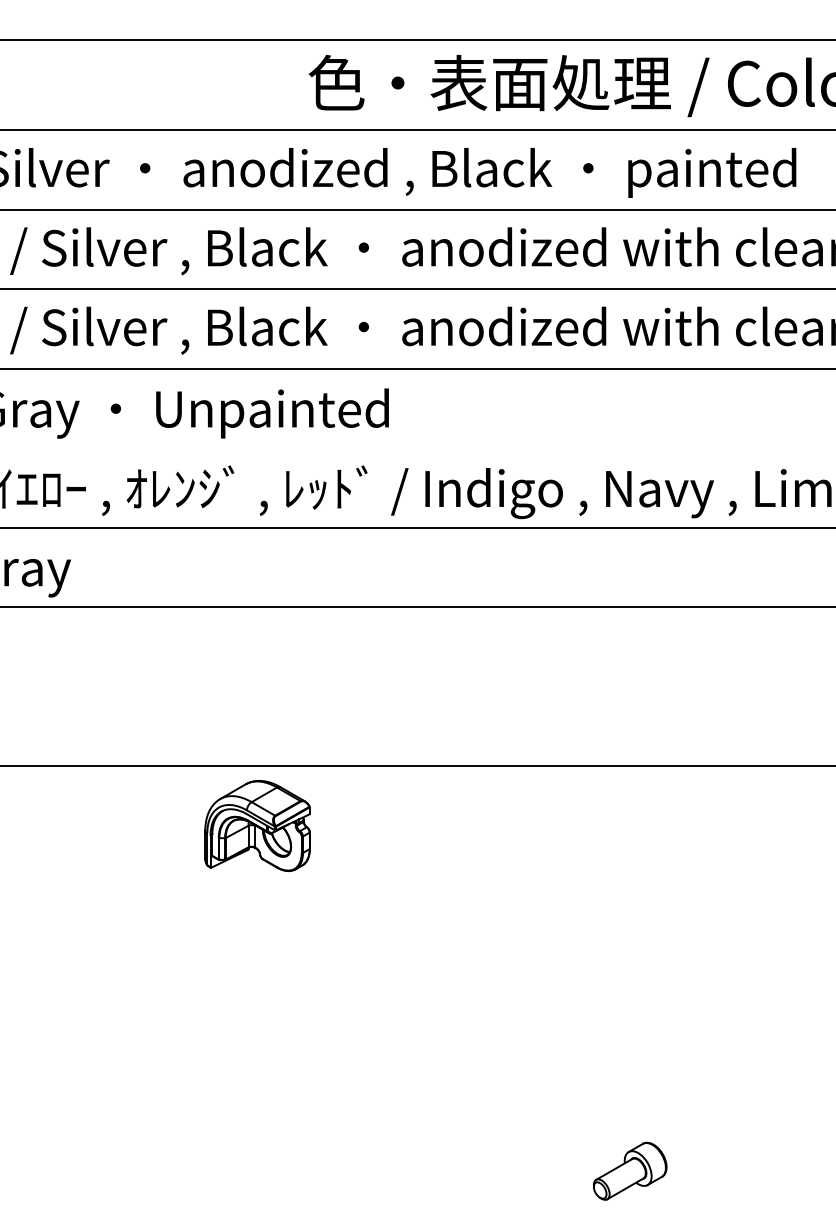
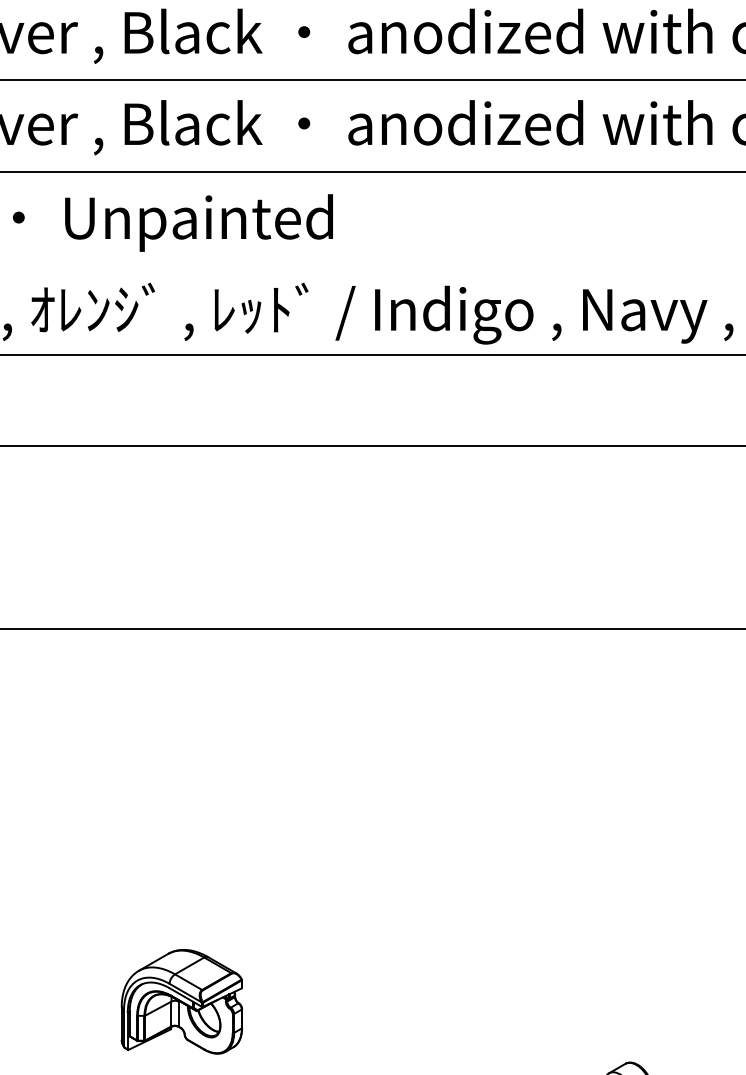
part: (257, 825) -> (181, 1001), moved

